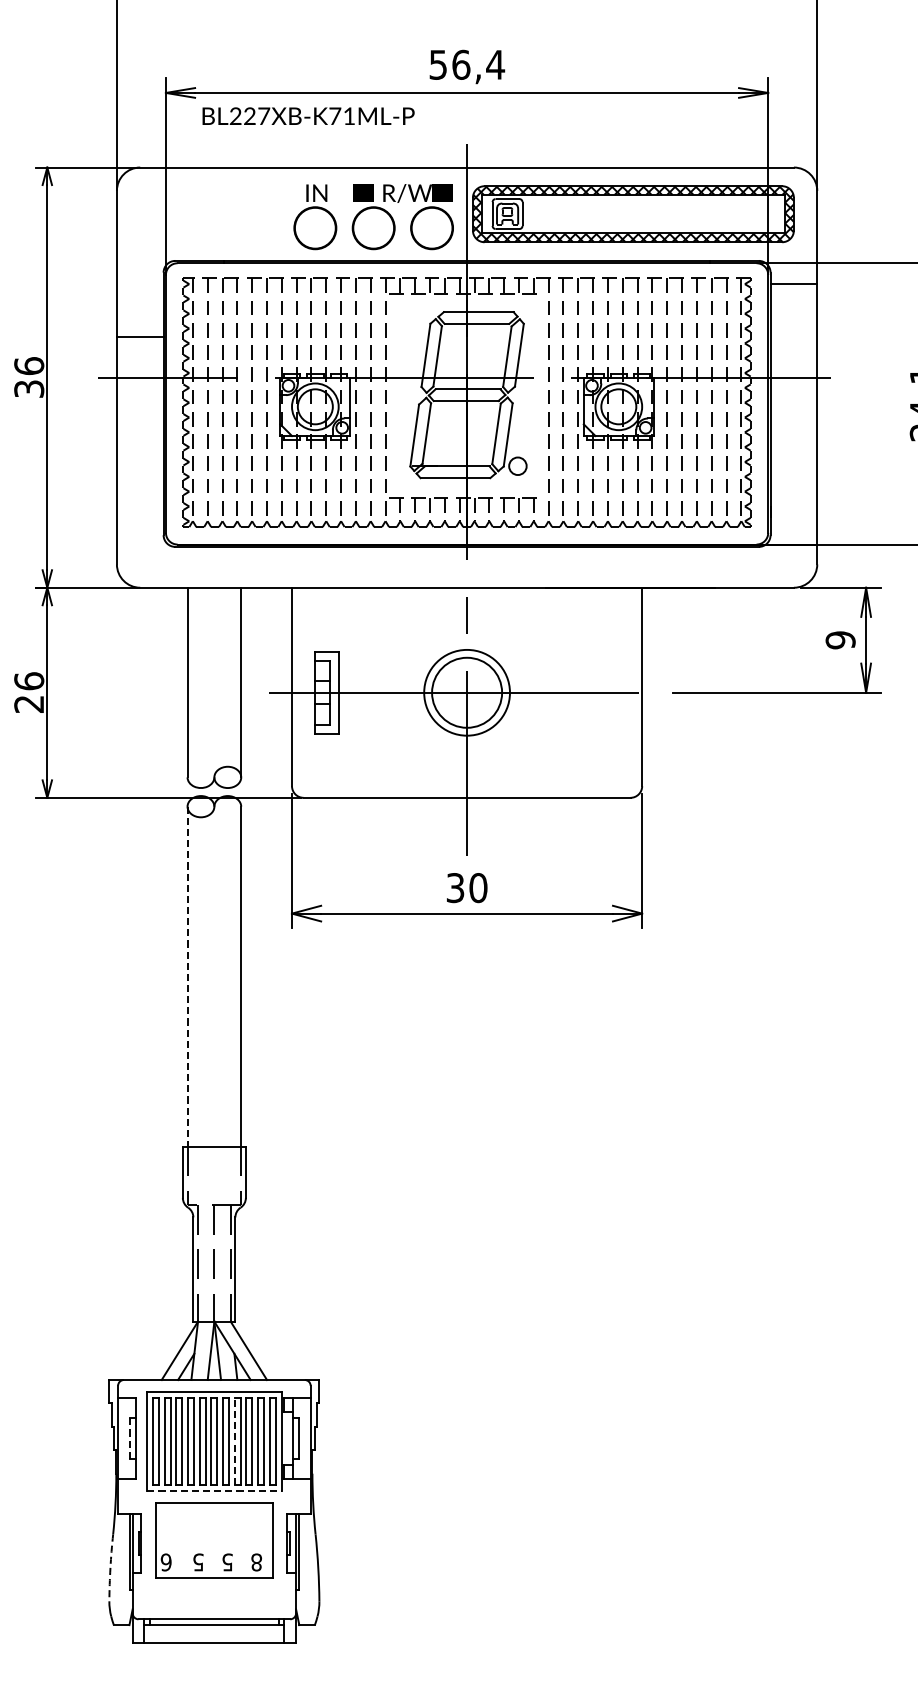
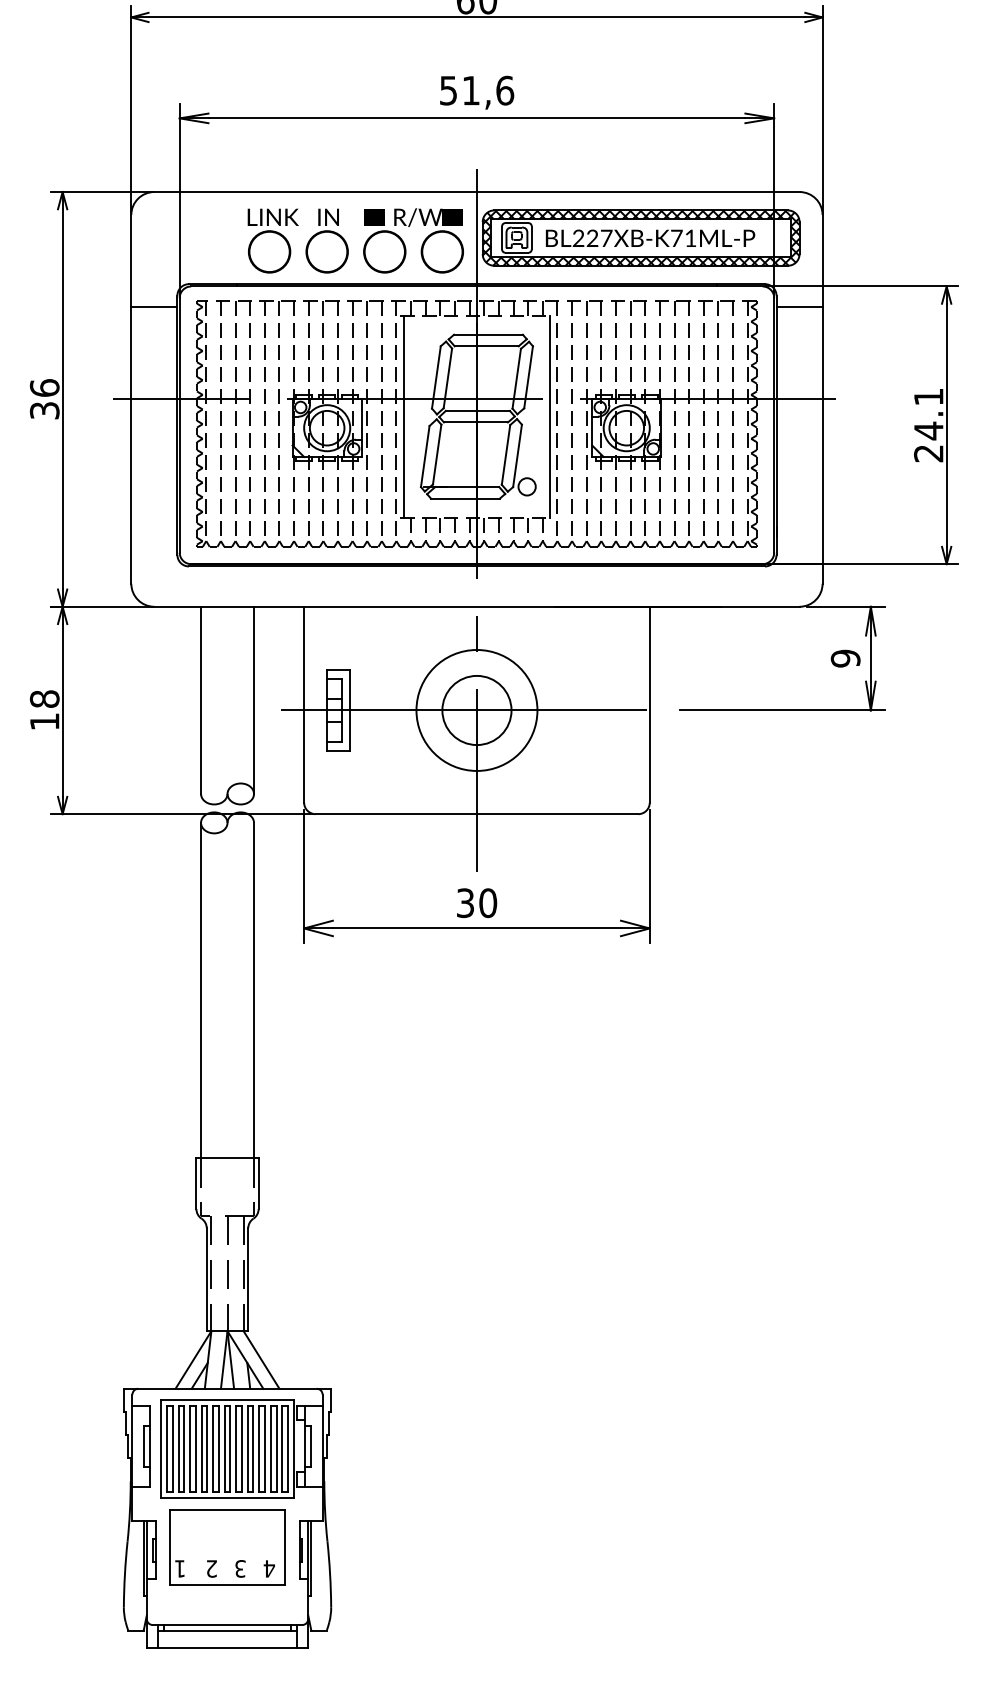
text: (478, 64) -> (488, 90), 56,4 -> 51,6
text: (308, 115) -> (650, 237), moved
part: (259, 216) -> (272, 240), added
line: (140, 337) -> (154, 307), moved
line: (392, 395) -> (403, 417), added
line: (541, 395) -> (550, 417), added
circle: (466, 691) -> (476, 709), size x1.43
text: (28, 692) -> (44, 710), 26 -> 18
line: (188, 976) -> (201, 990), dashed -> solid
line: (130, 1437) -> (144, 1445), dashed -> solid
line: (234, 1440) -> (247, 1448), dashed -> solid
line: (215, 1491) -> (228, 1498), dashed -> solid
text: (165, 1562) -> (179, 1568), 6 -> 1
text: (198, 1562) -> (211, 1568), 5 -> 2
text: (227, 1562) -> (240, 1568), 5 -> 3
text: (255, 1562) -> (268, 1568), 8 -> 4
arc: (110, 1568) -> (124, 1574), dashed -> solid

